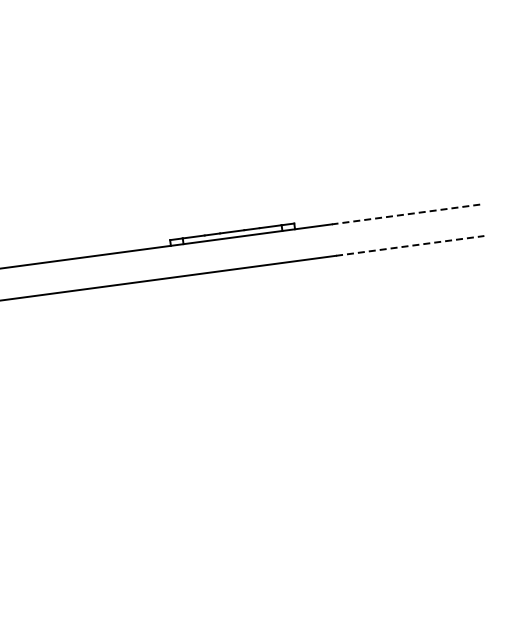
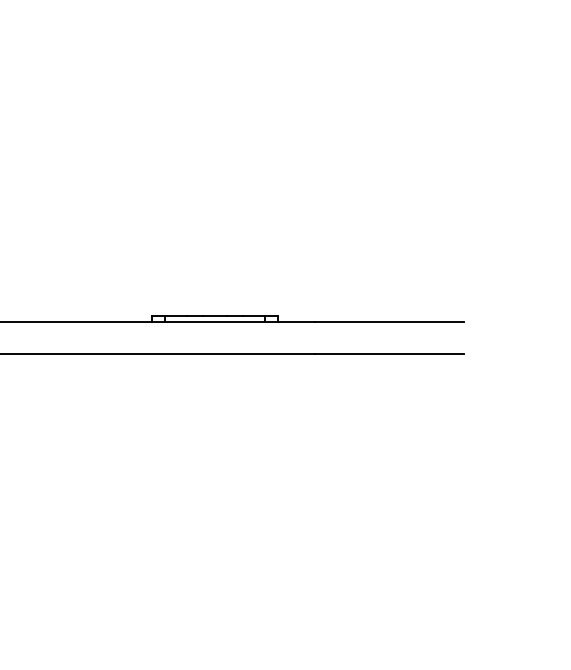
line: (405, 214) -> (389, 322), dashed -> solid
line: (410, 245) -> (389, 353), dashed -> solid

